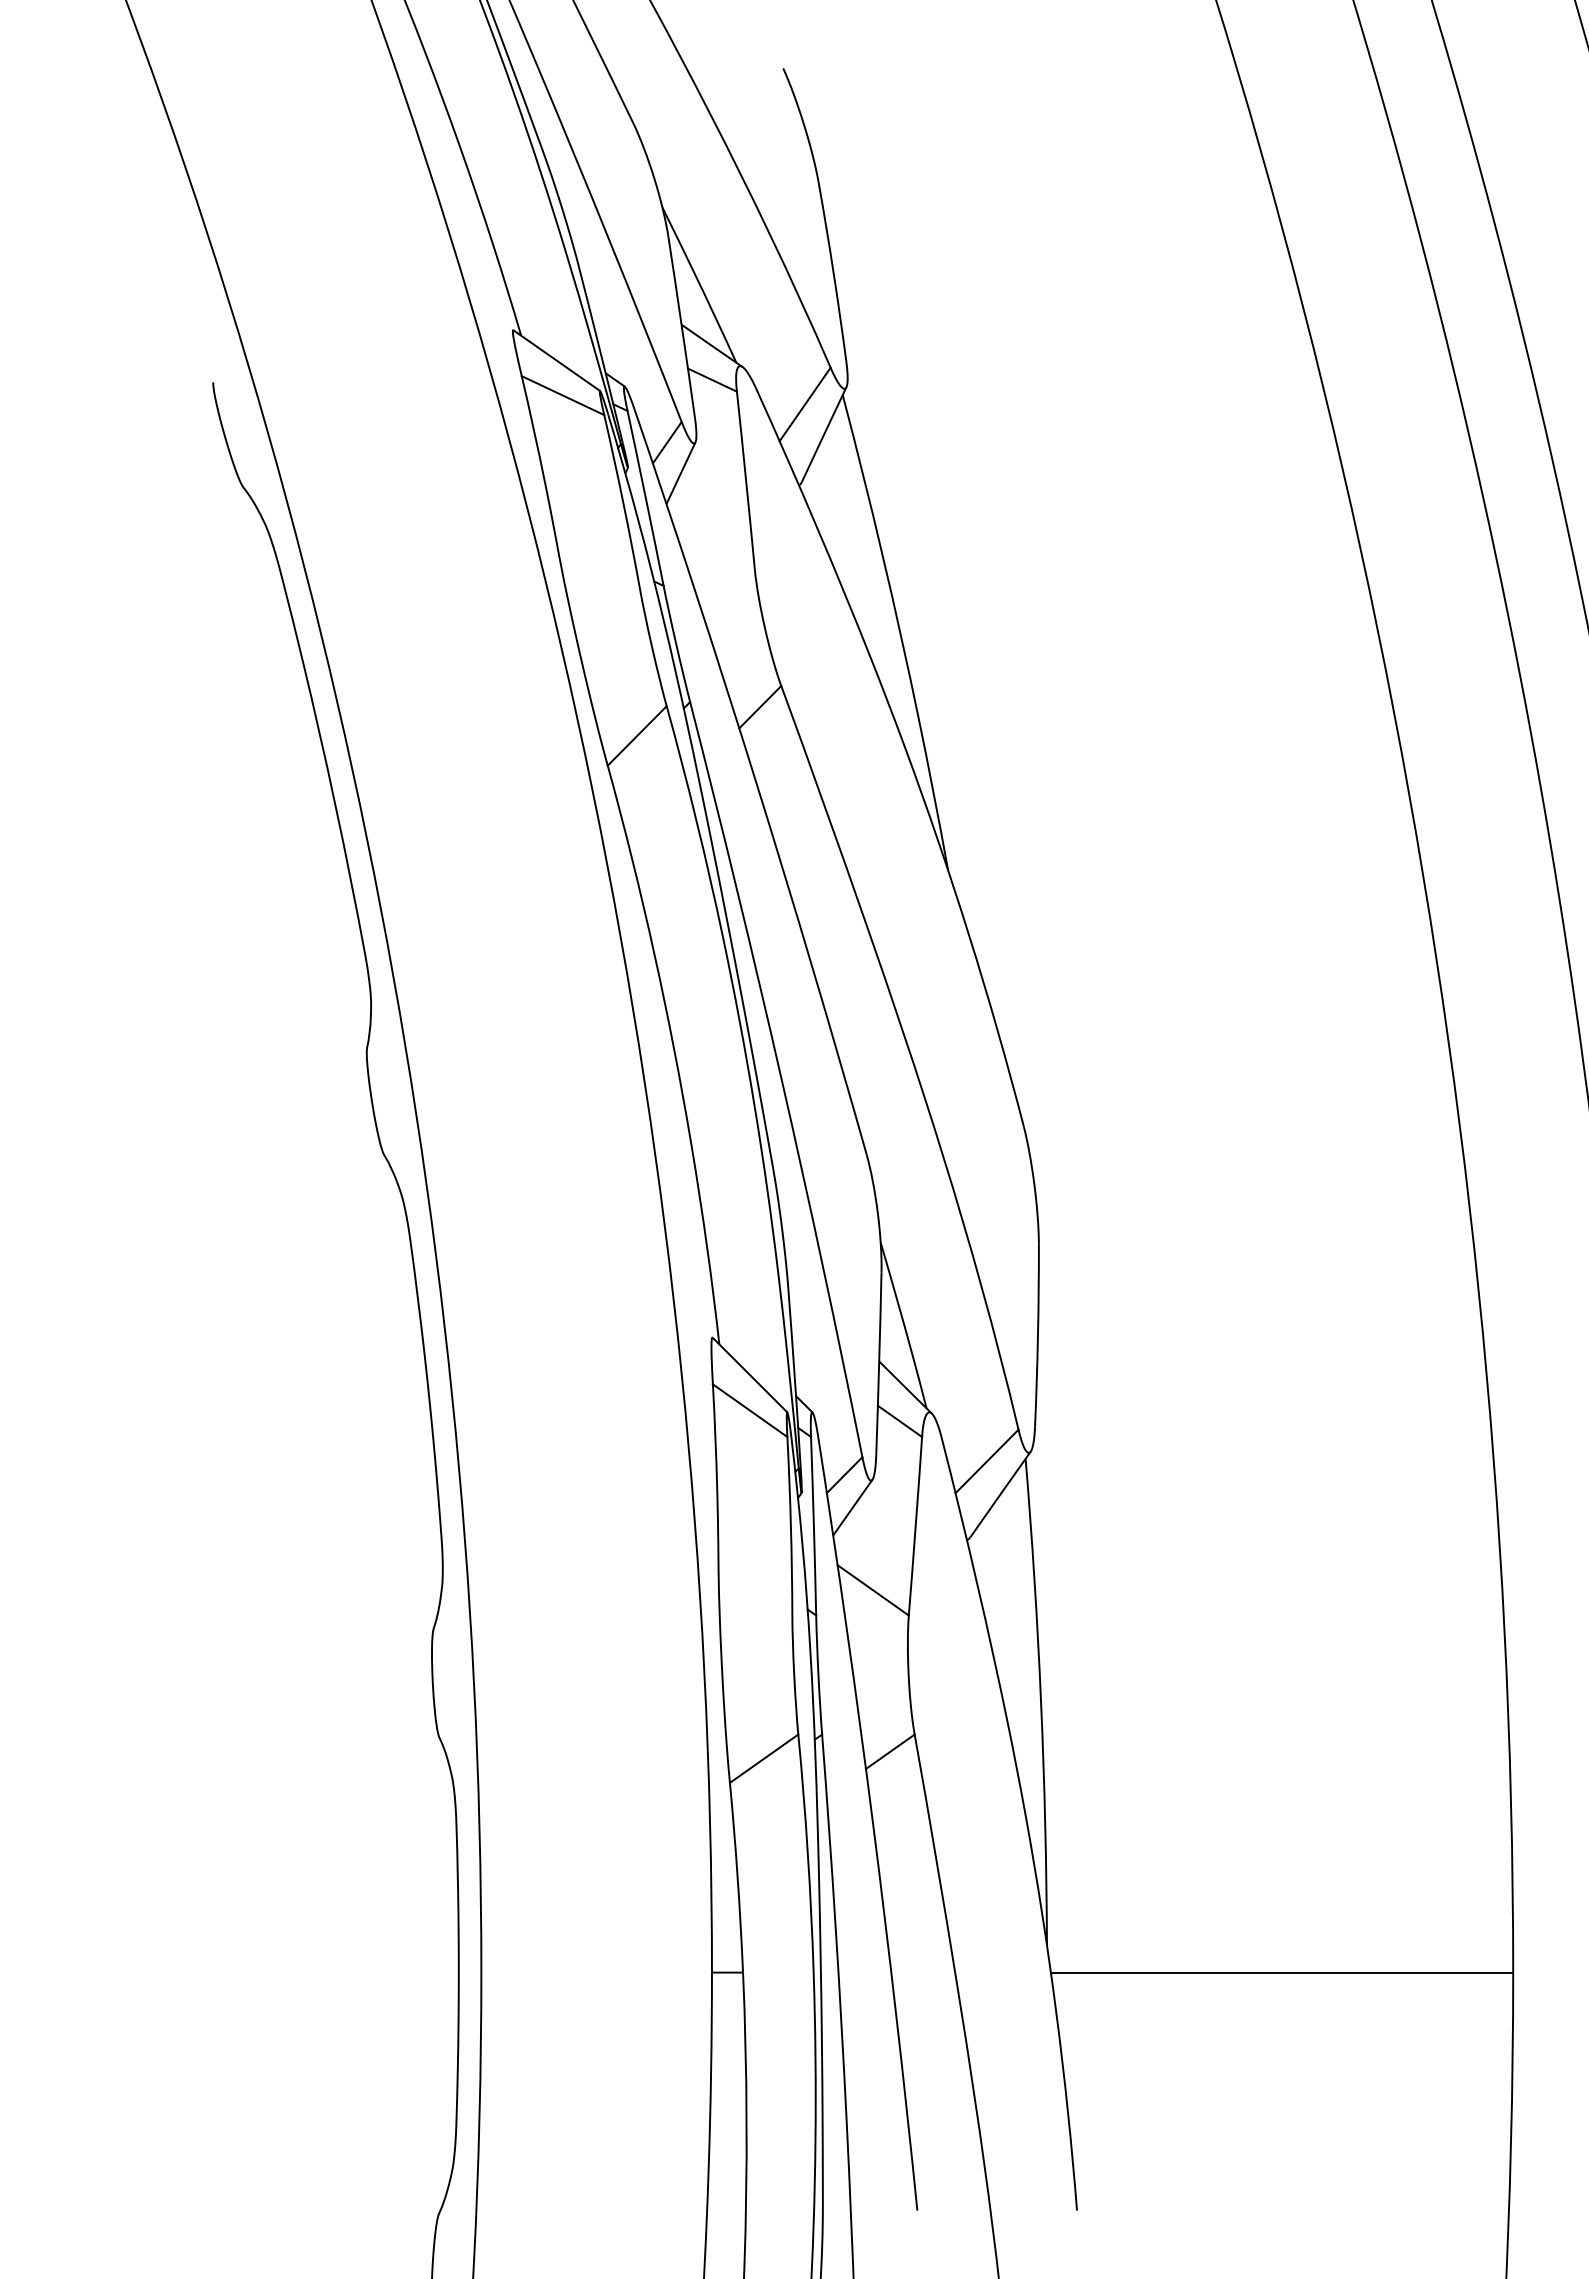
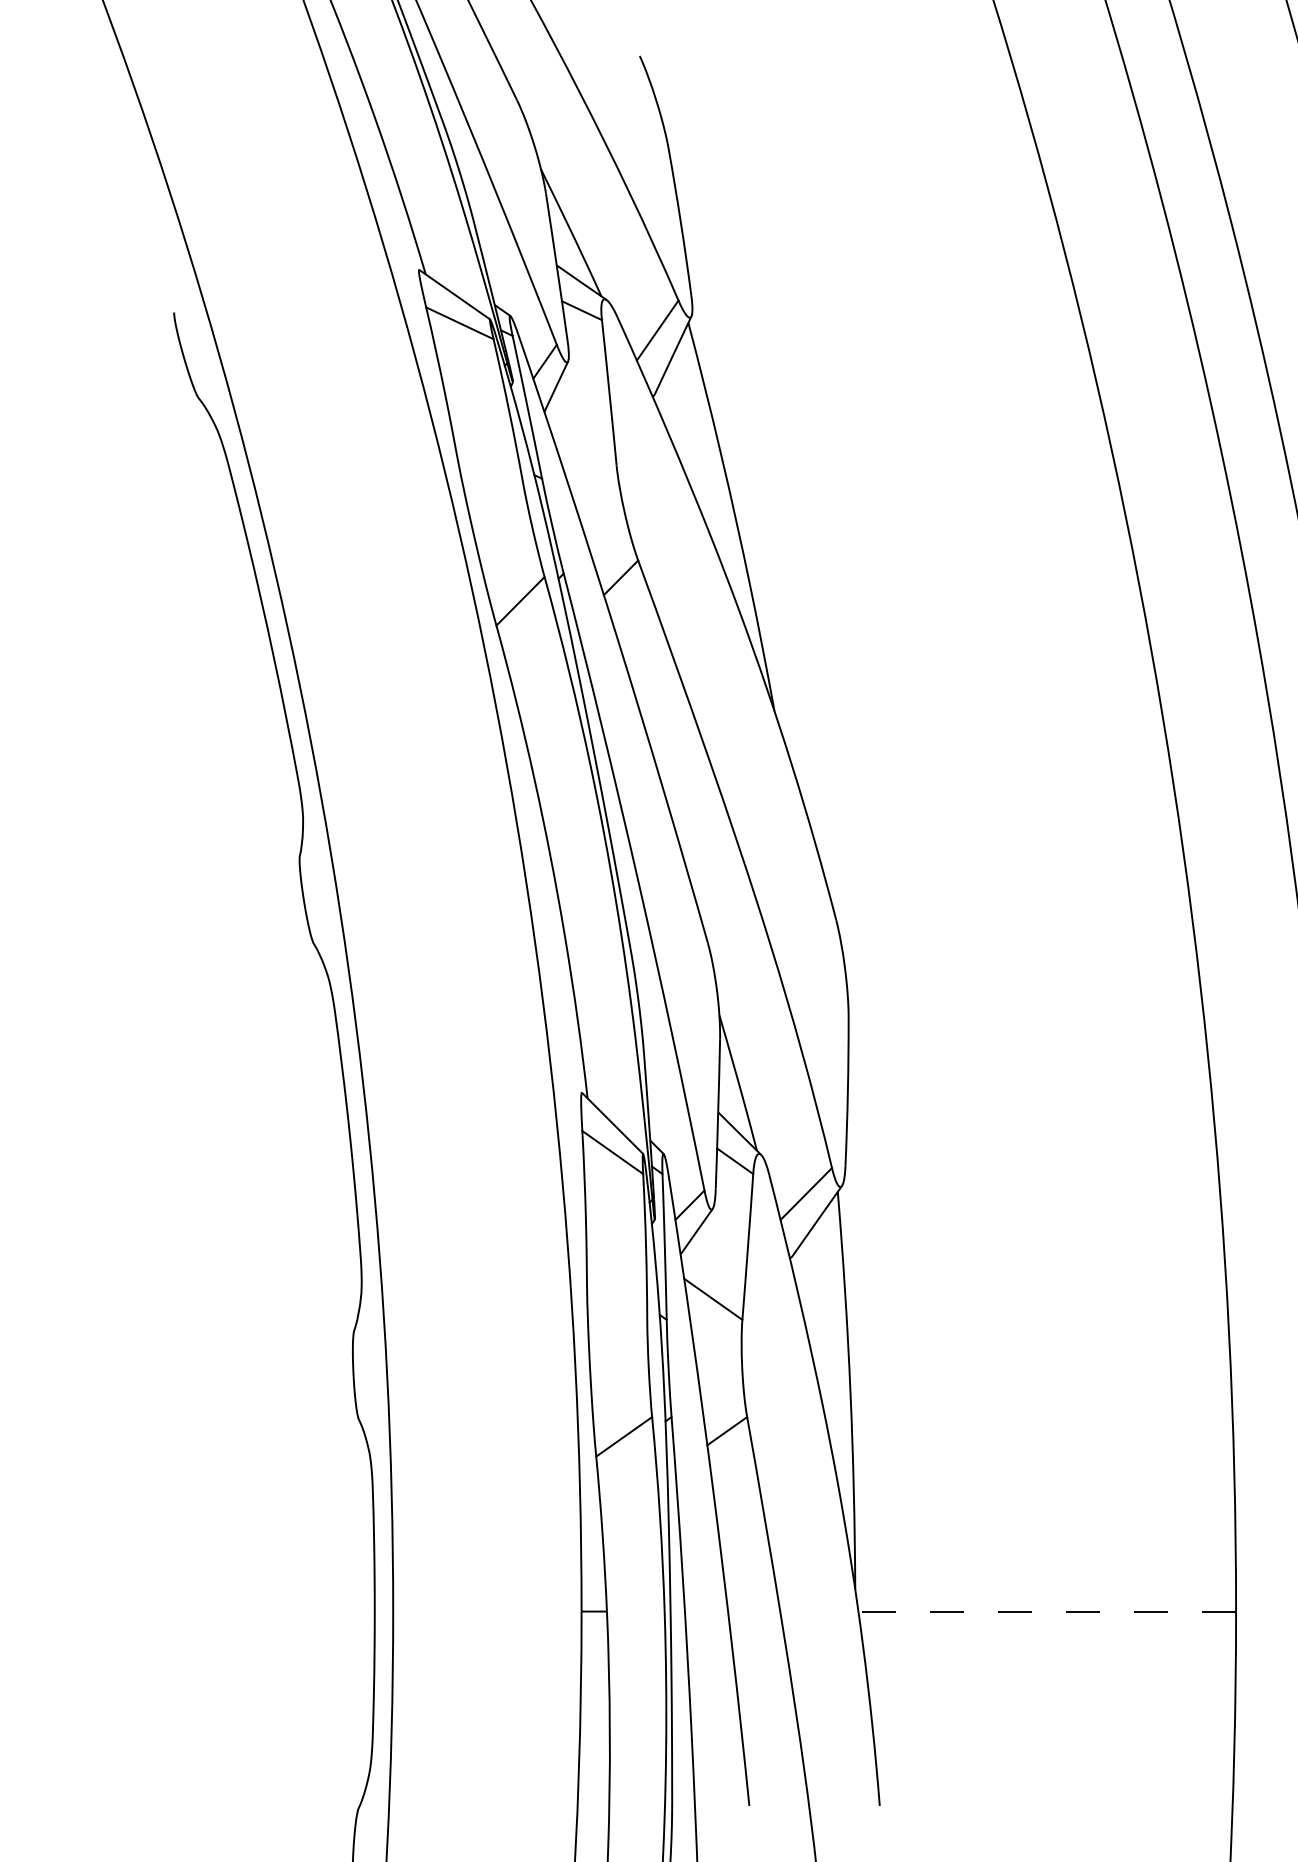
line: (1281, 1972) -> (1046, 1611), solid -> dashed

